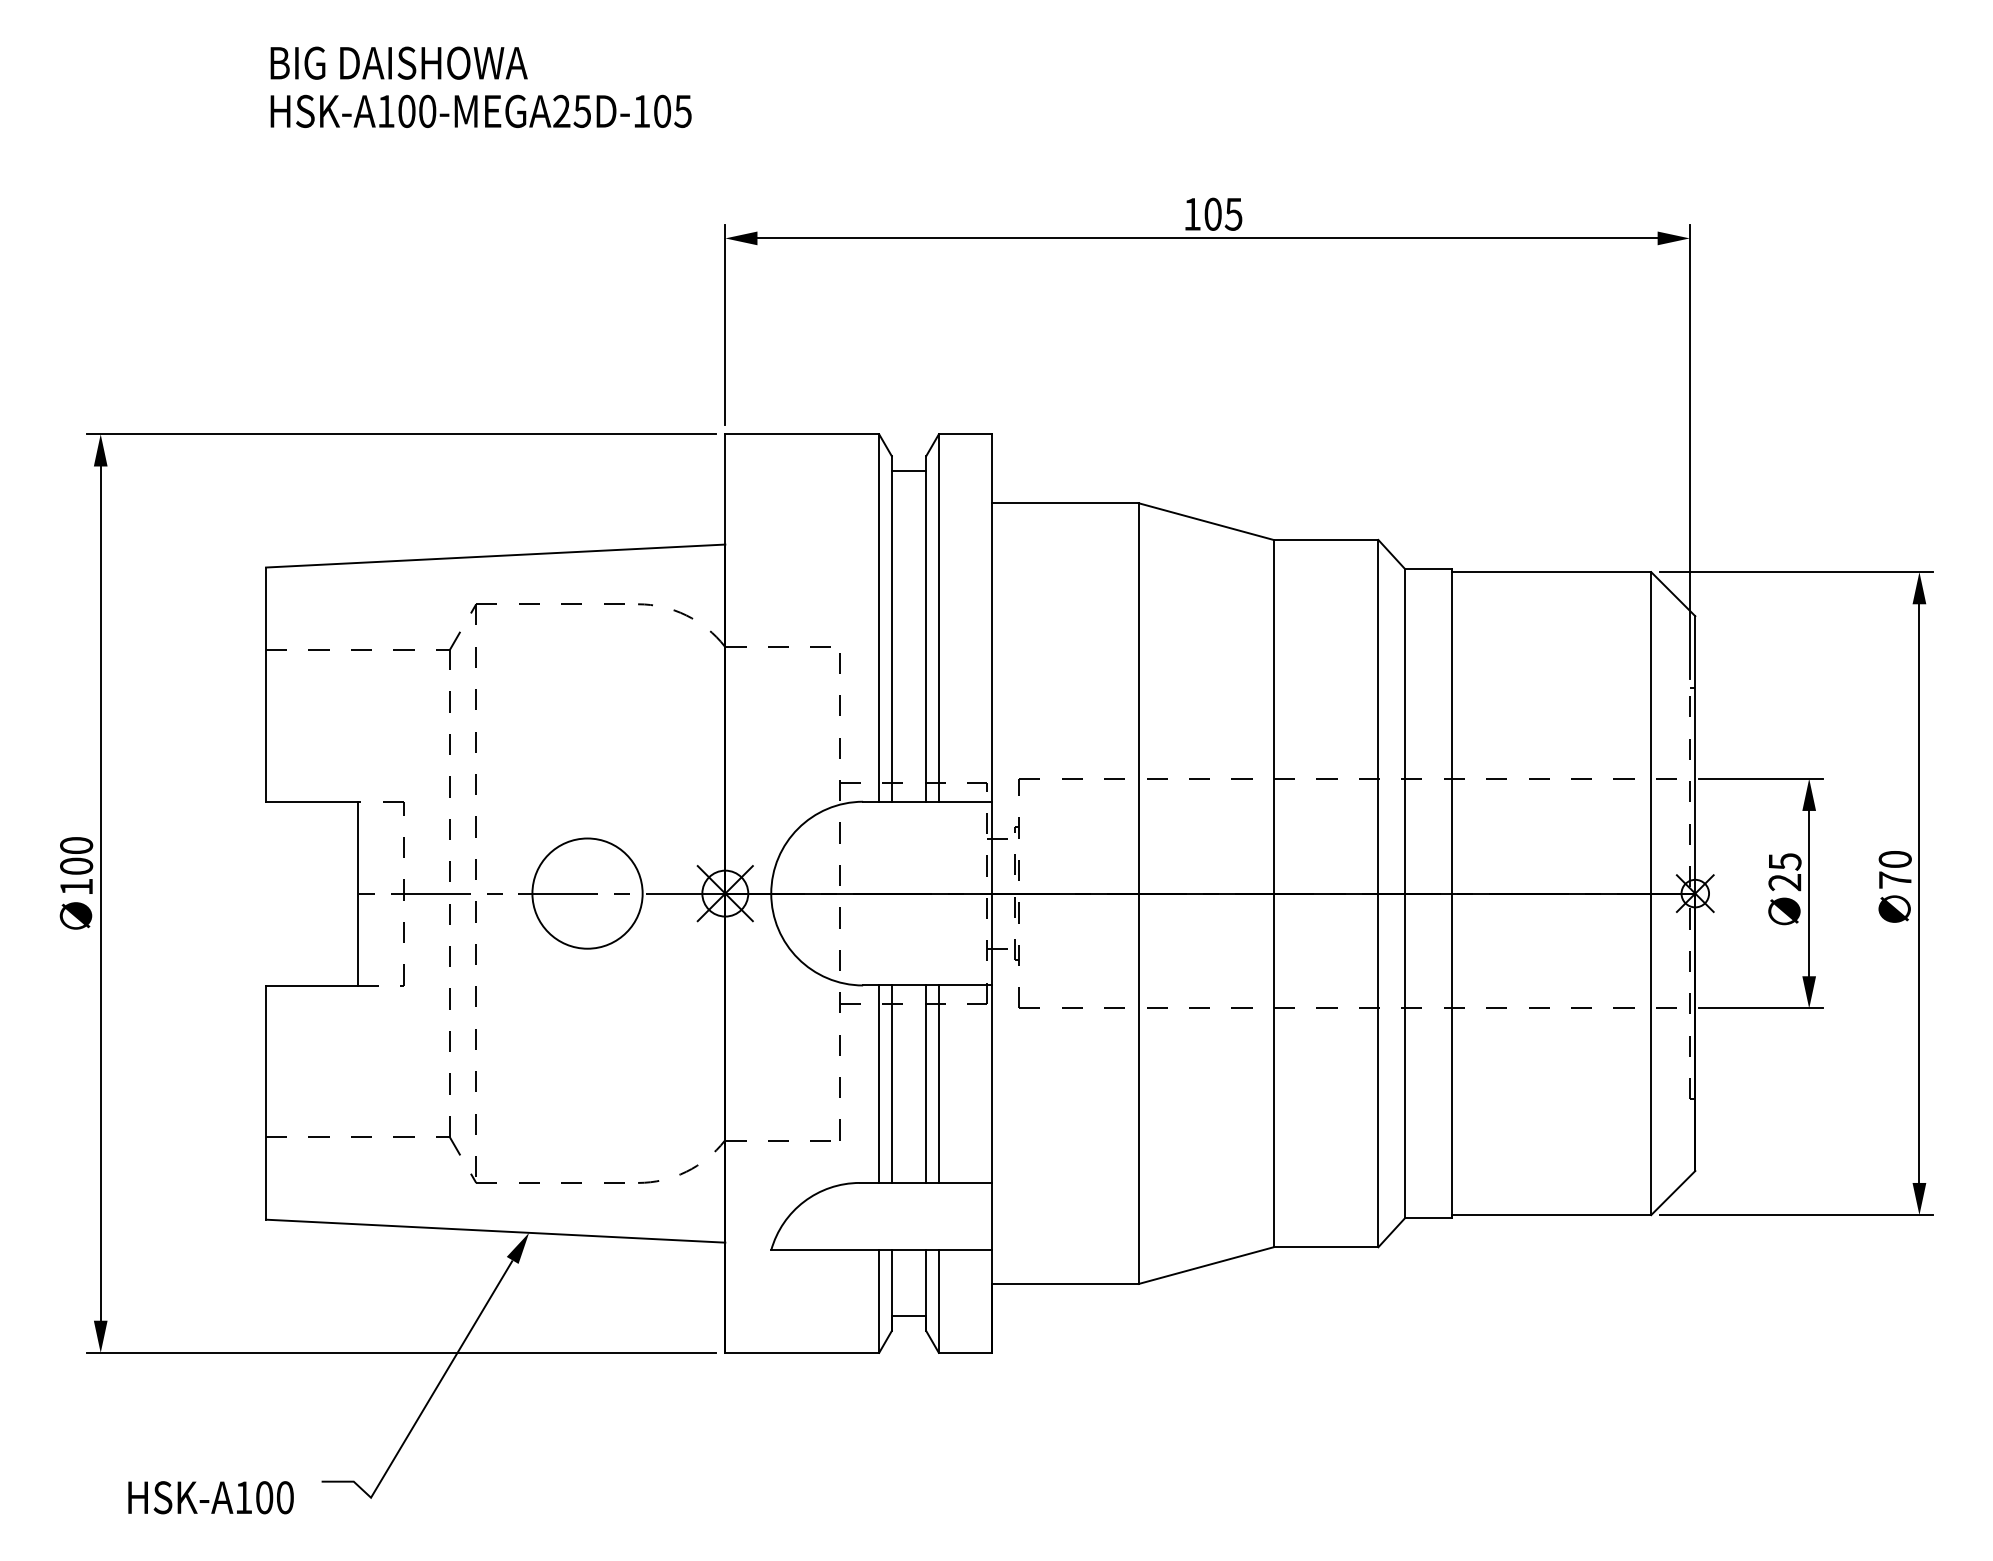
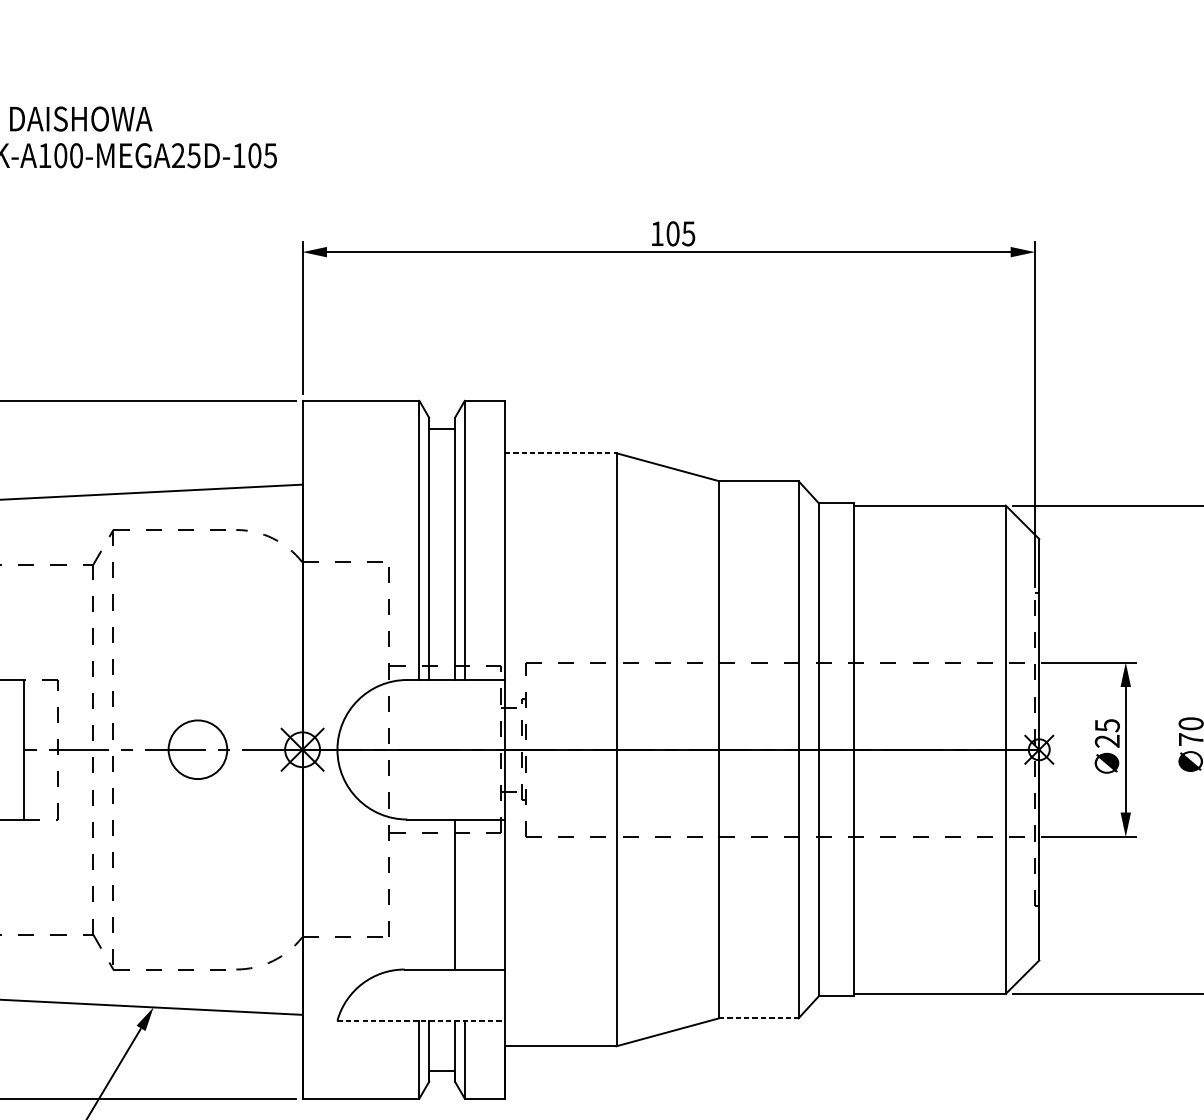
line: (1065, 503) -> (560, 453), solid -> dashed
circle: (587, 893) -> (197, 749), size x0.7
line: (879, 1083) -> (419, 893), removed
line: (891, 1083) -> (428, 893), removed
line: (938, 1083) -> (464, 893), removed
line: (1326, 1247) -> (759, 1018), solid -> dashed
line: (881, 1250) -> (421, 1020), solid -> dashed

